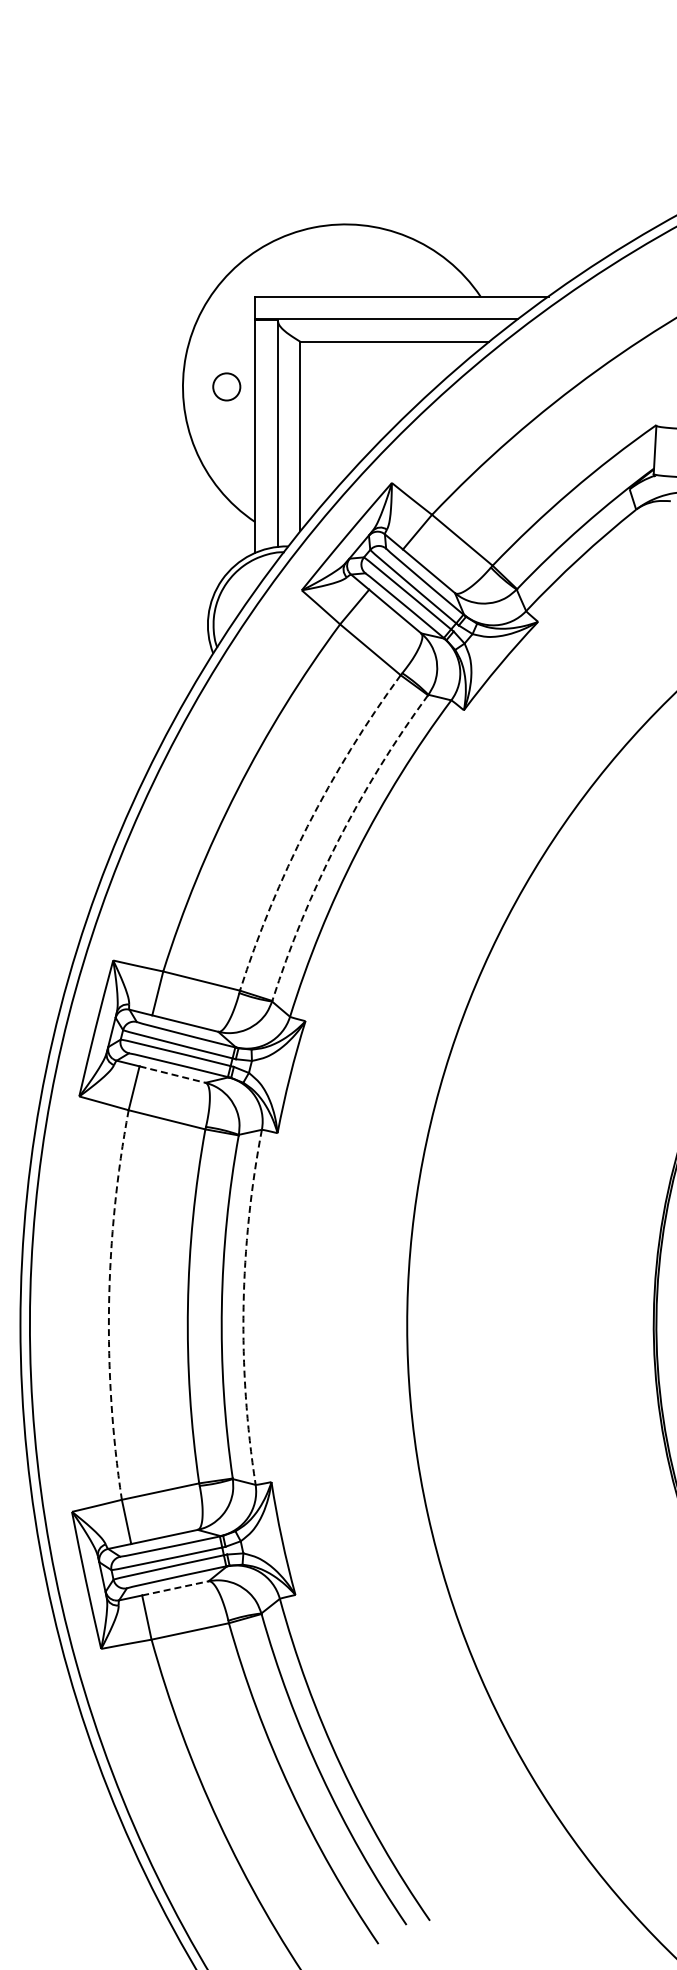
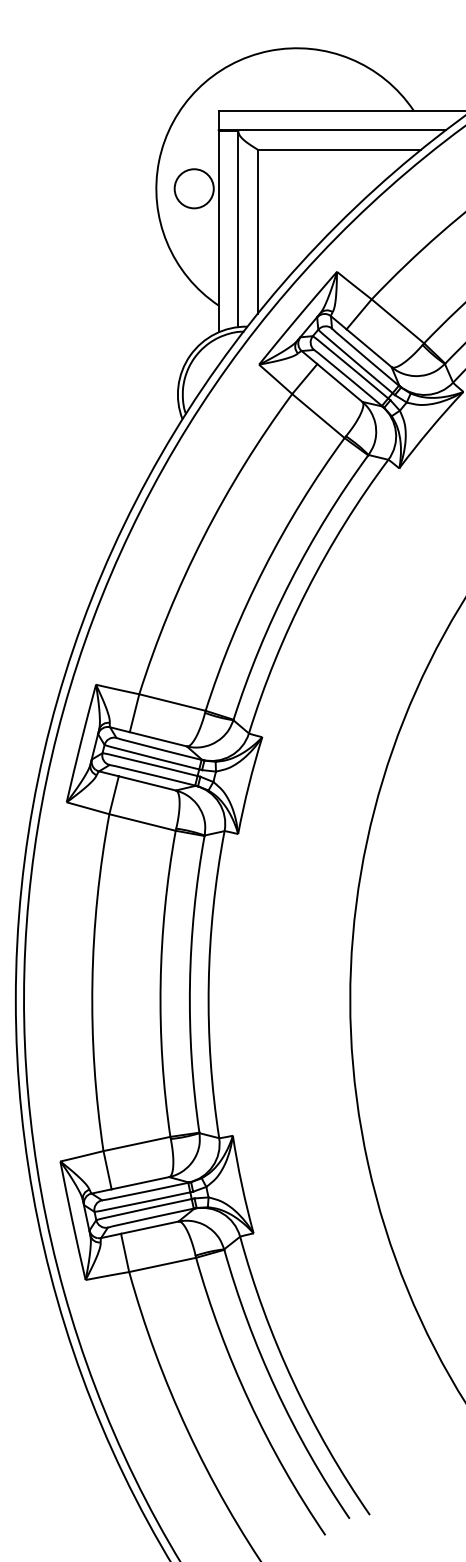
circle: (226, 386) -> (193, 188), size x1.67
arc: (307, 826) -> (264, 568), dashed -> solid
arc: (337, 841) -> (289, 581), dashed -> solid
line: (172, 1074) -> (147, 783), dashed -> solid
arc: (109, 1304) -> (92, 982), dashed -> solid
arc: (243, 1307) -> (208, 984), dashed -> solid
line: (175, 1588) -> (149, 1227), dashed -> solid

